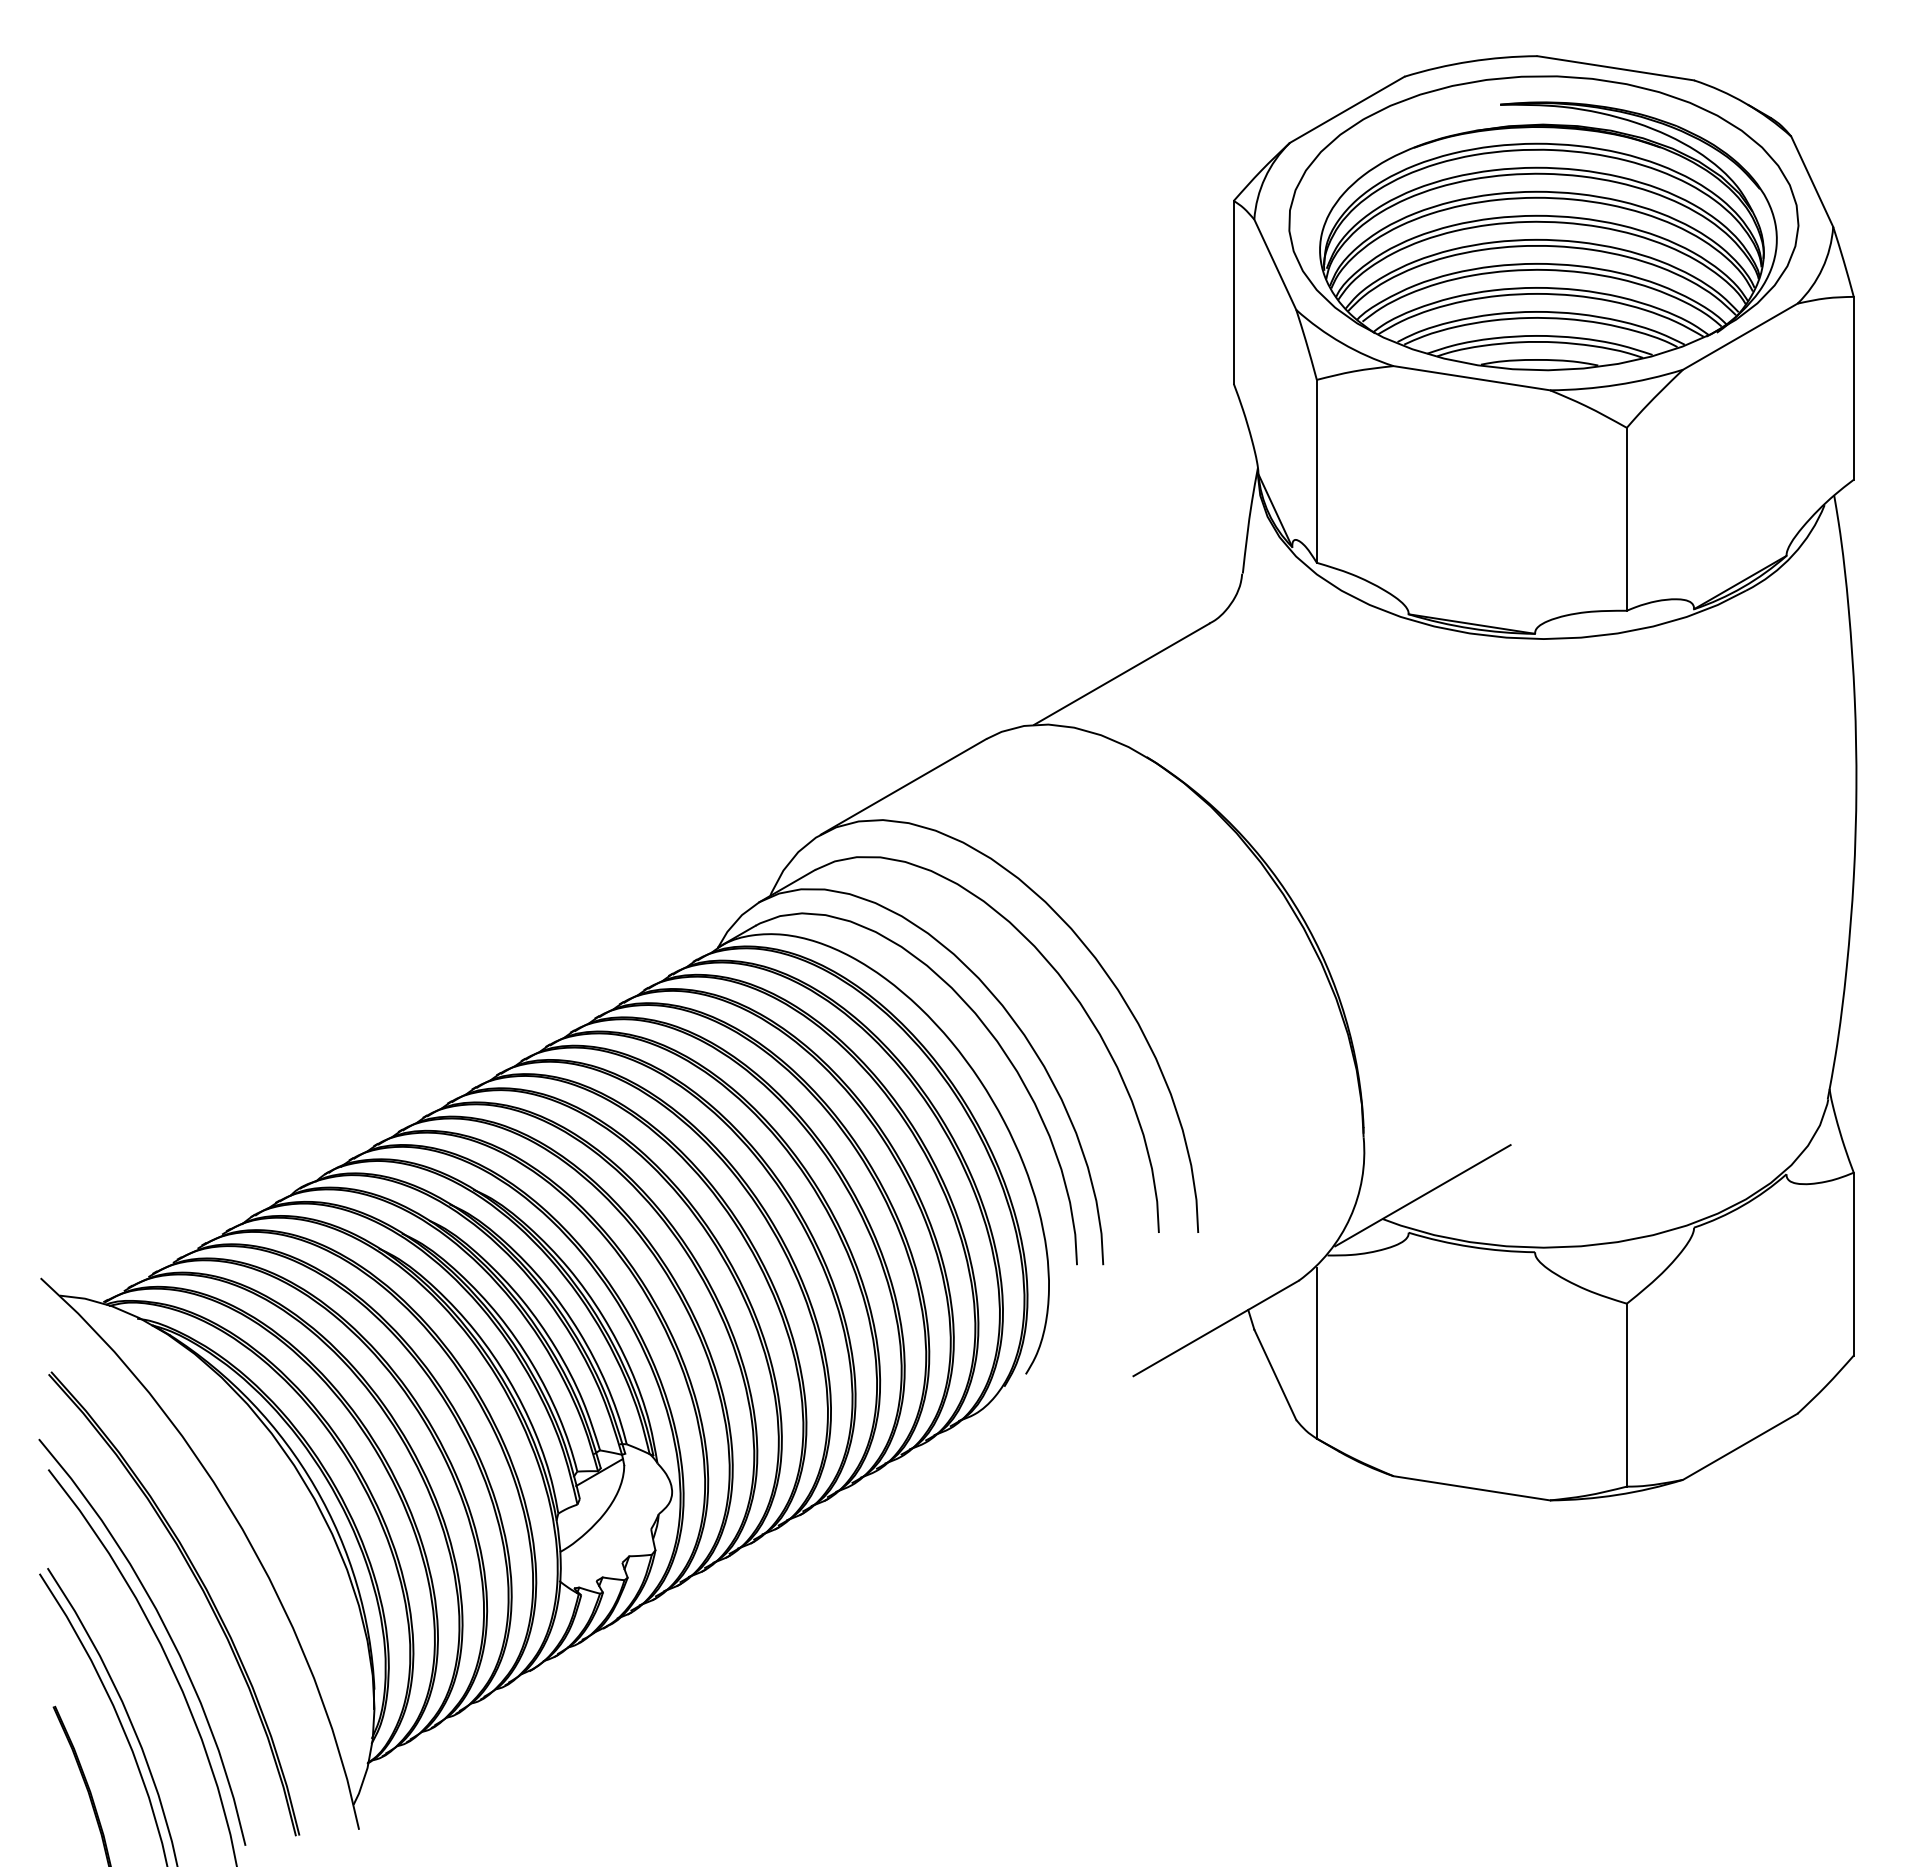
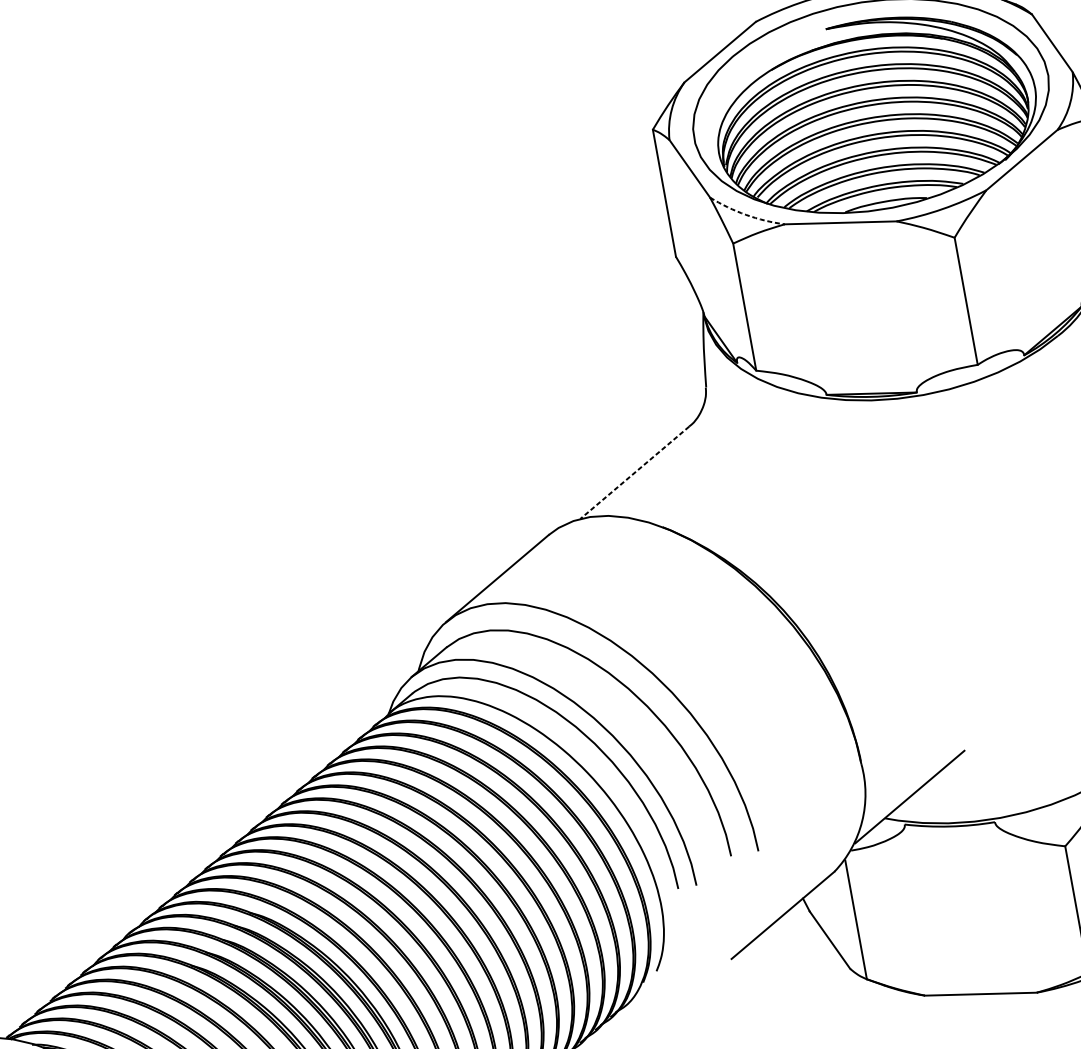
arc: (1341, 343) -> (745, 215), solid -> dashed
line: (1121, 674) -> (634, 472), solid -> dashed

